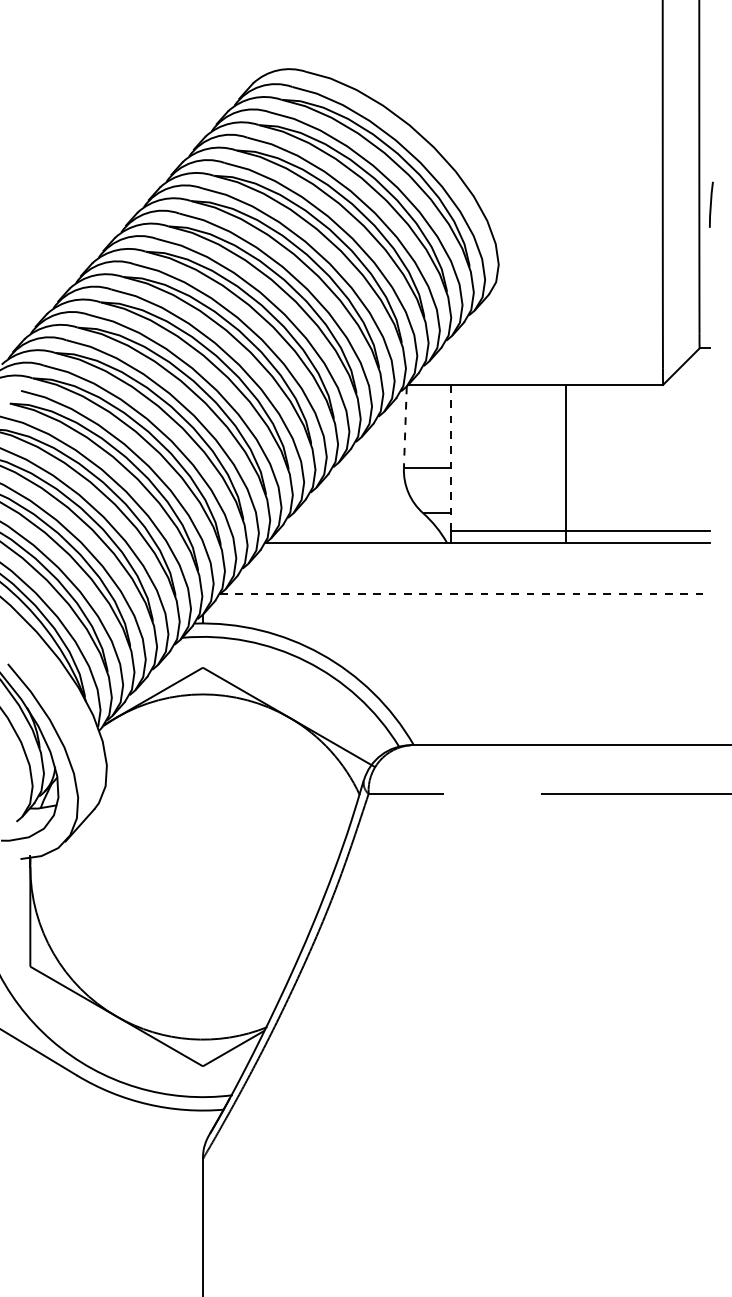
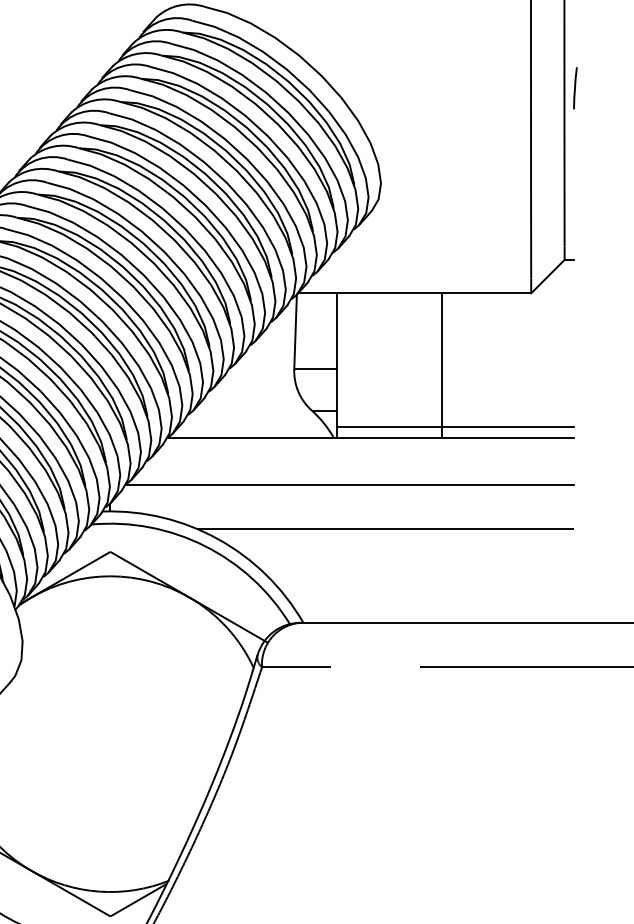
line: (711, 204) -> (575, 87), moved
line: (405, 427) -> (295, 332), dashed -> solid
line: (450, 457) -> (336, 359), dashed -> solid
line: (464, 594) -> (349, 484), dashed -> solid
line: (503, 642) -> (385, 528), added

